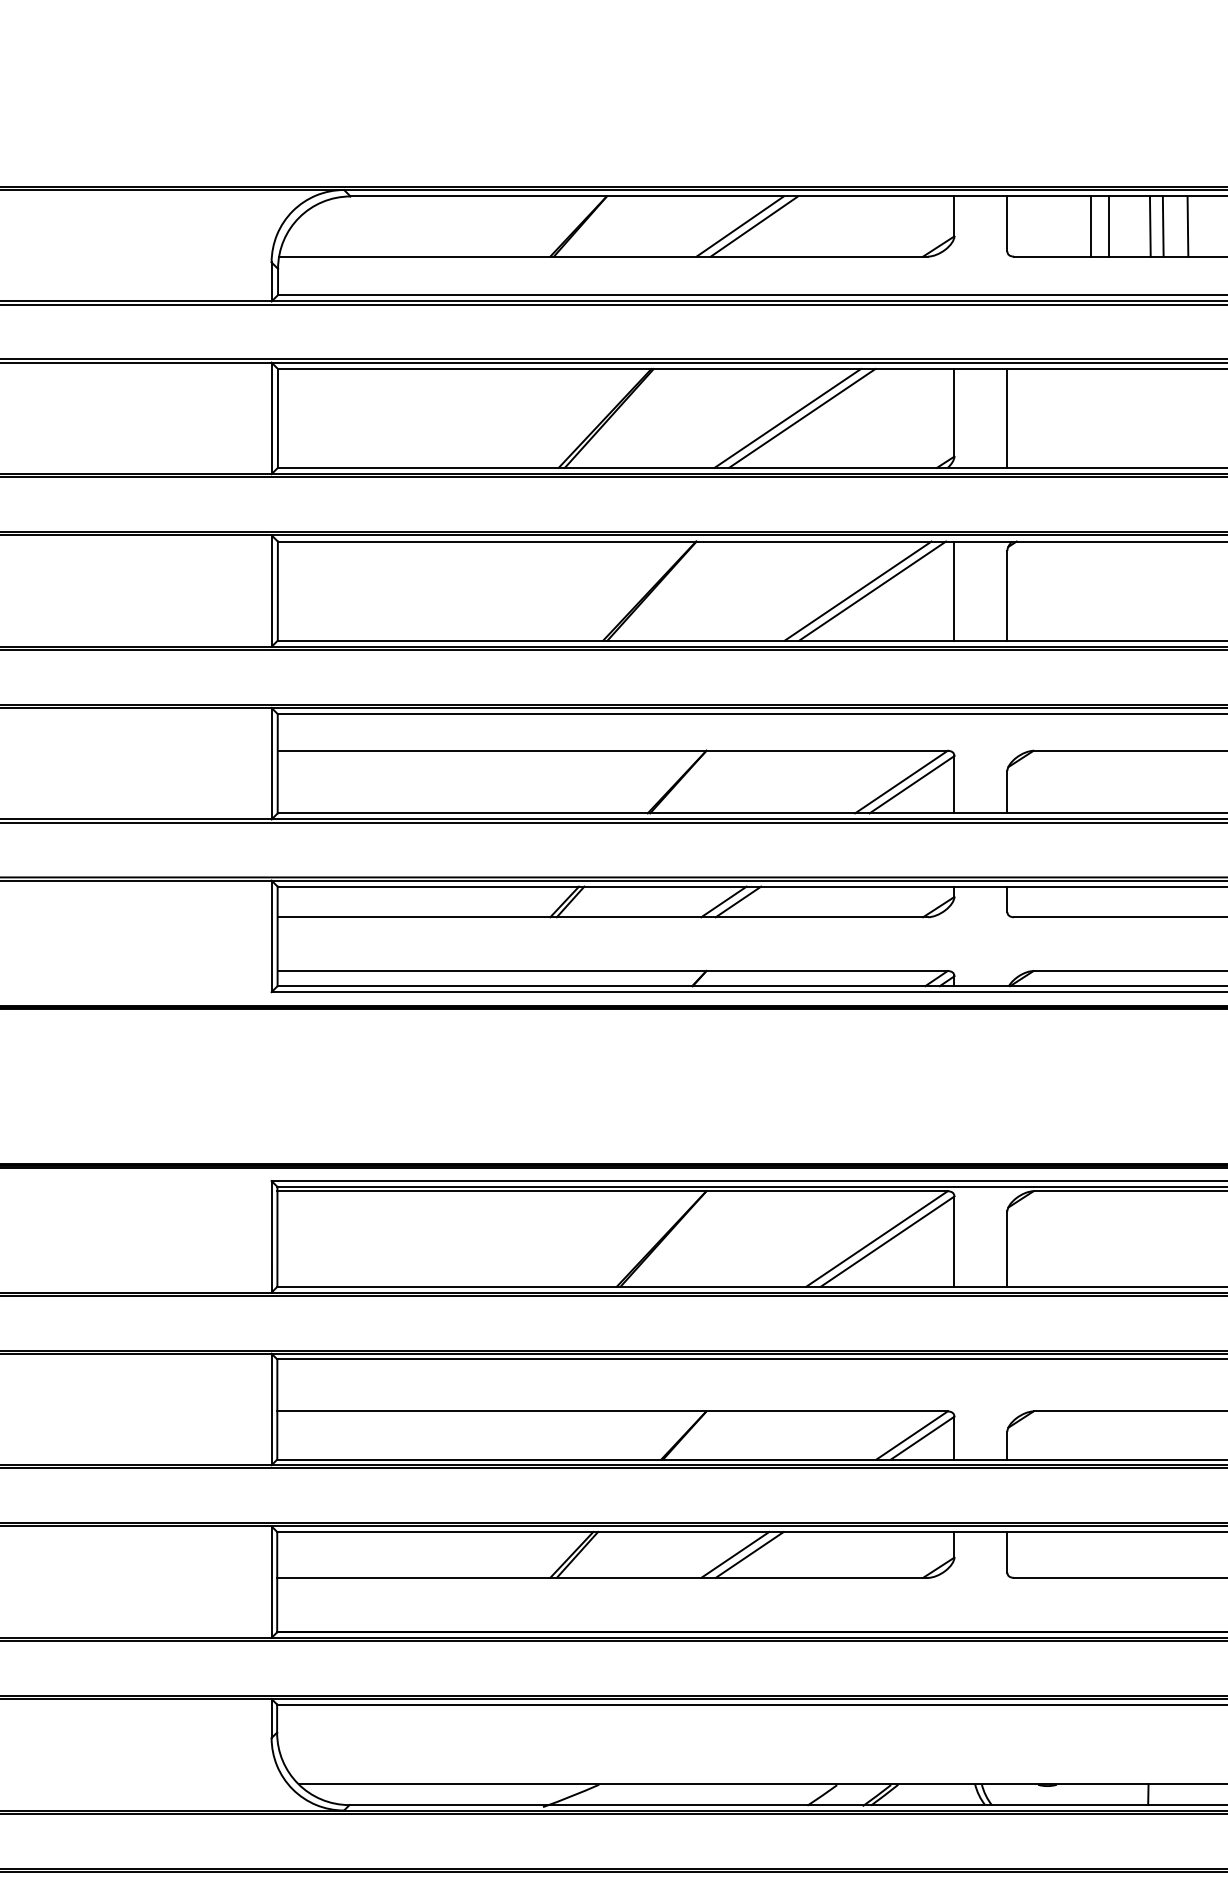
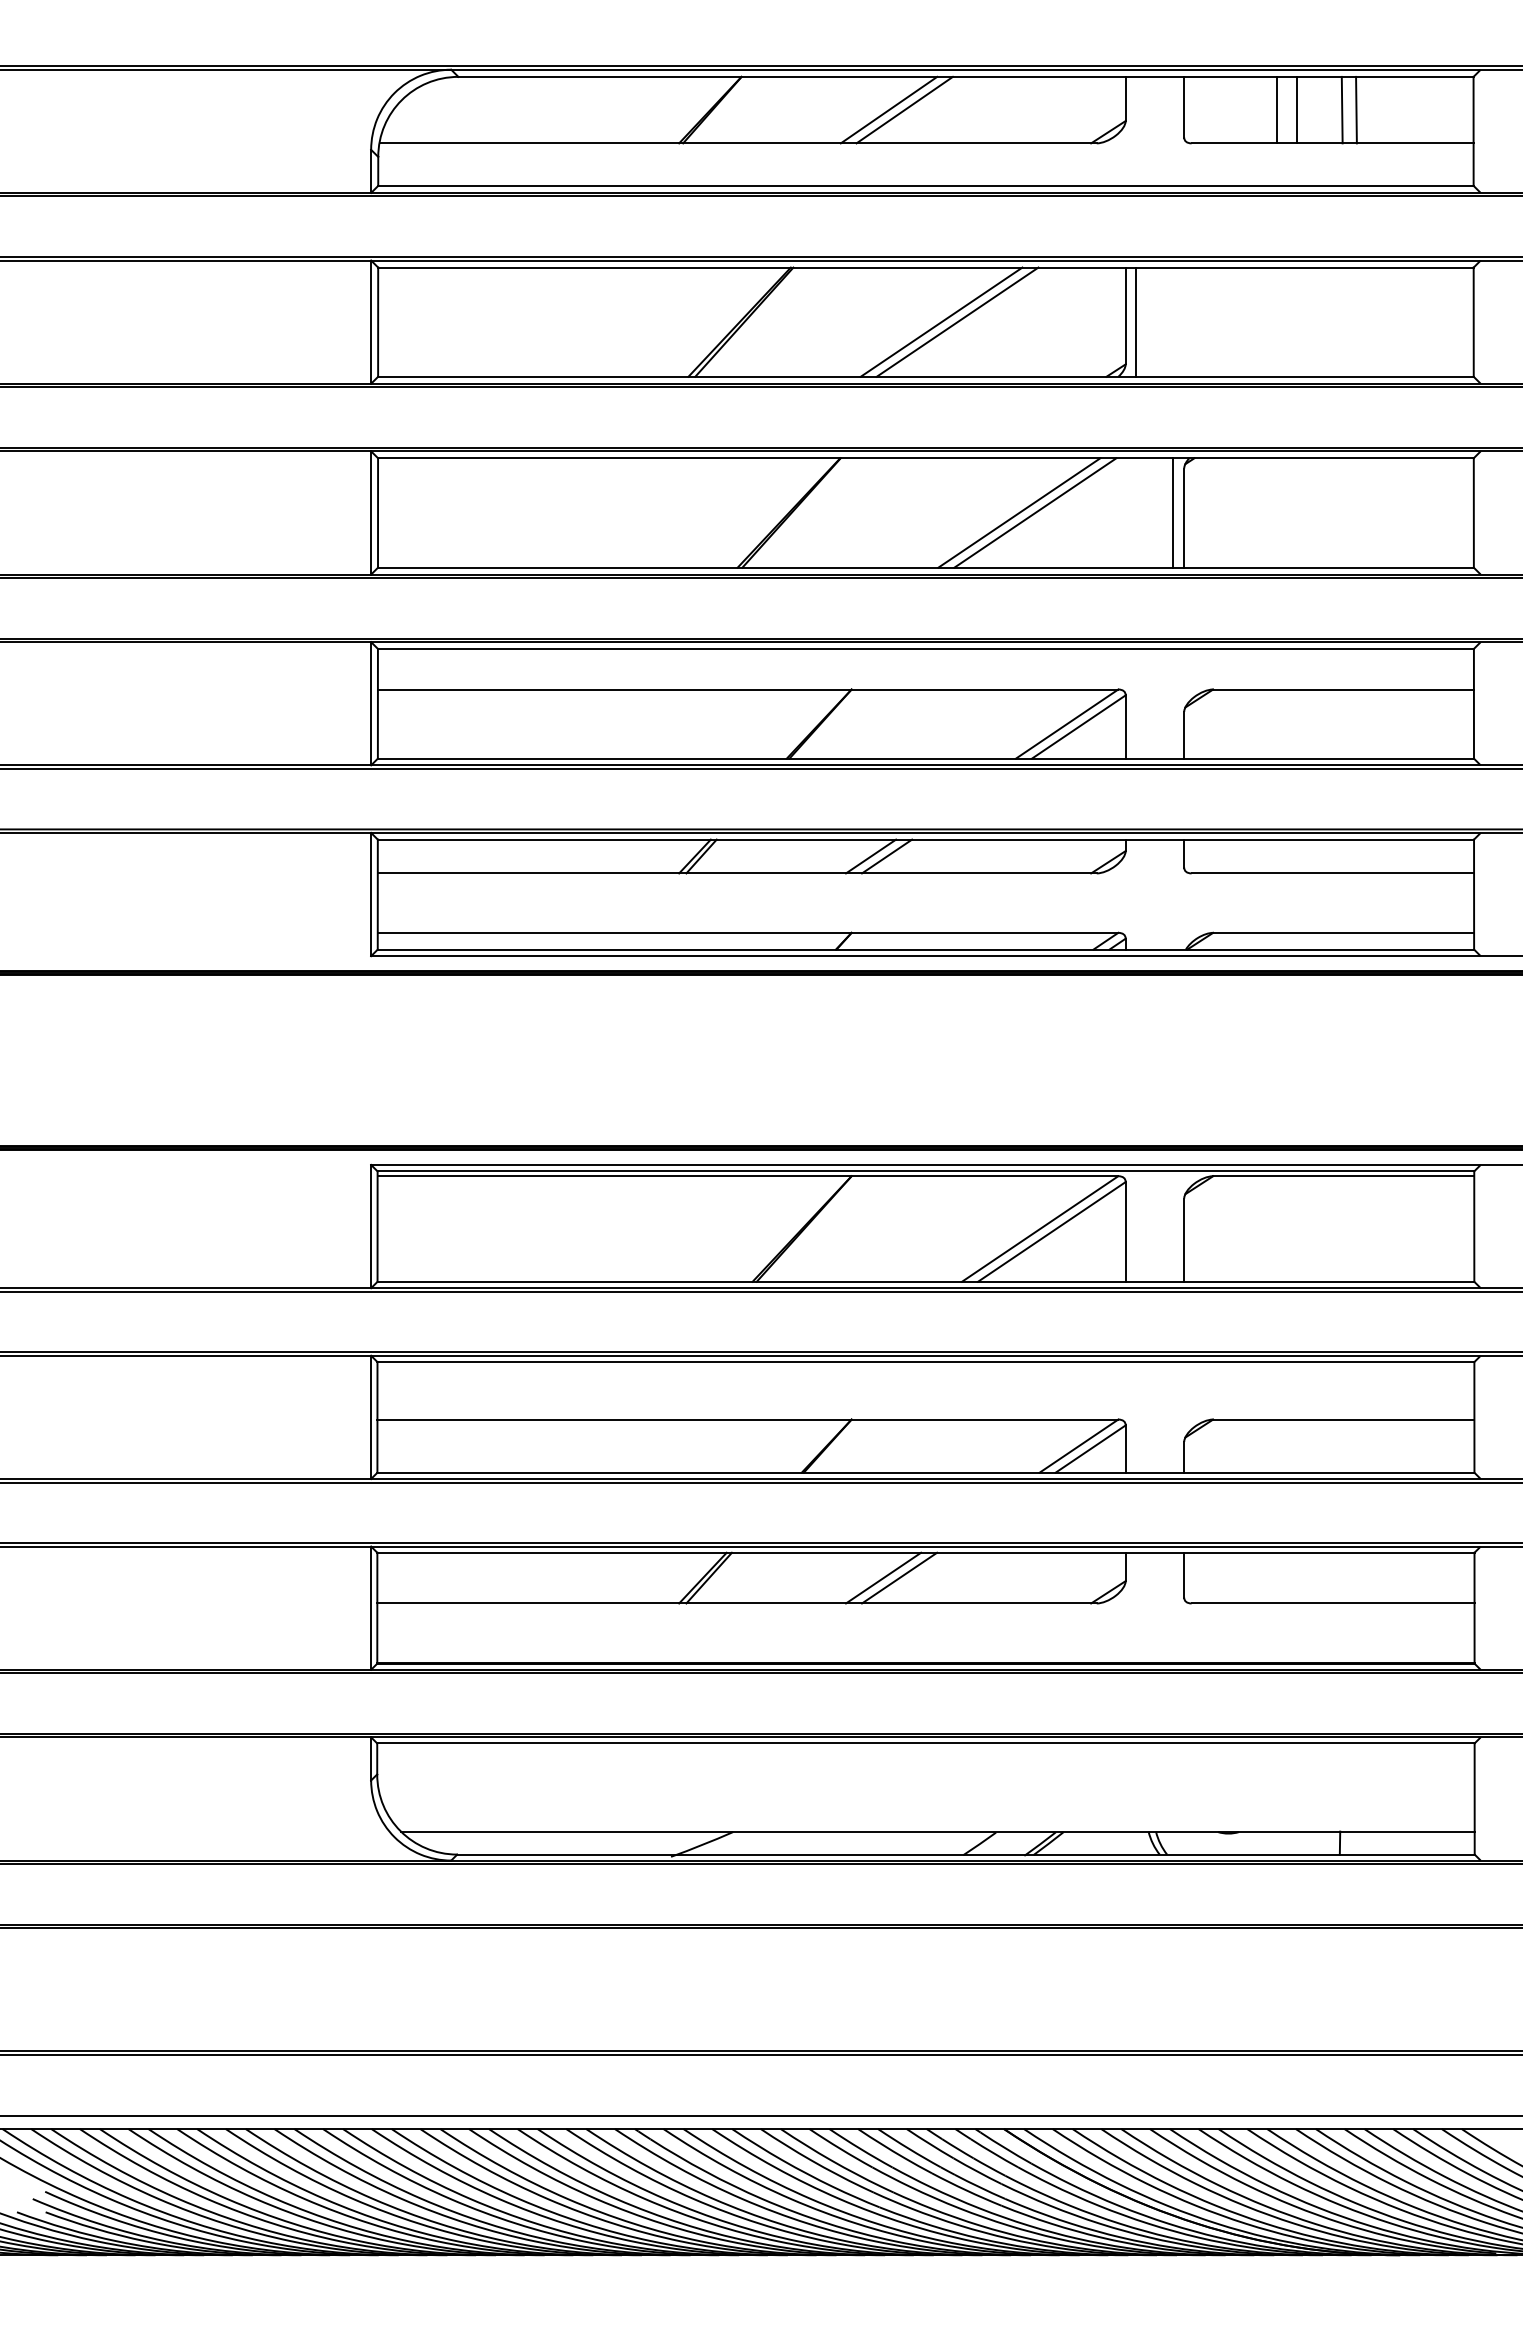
line: (1187, 225) -> (1383, 109), removed
line: (1007, 417) -> (1136, 321), moved
line: (954, 590) -> (1172, 512), moved

